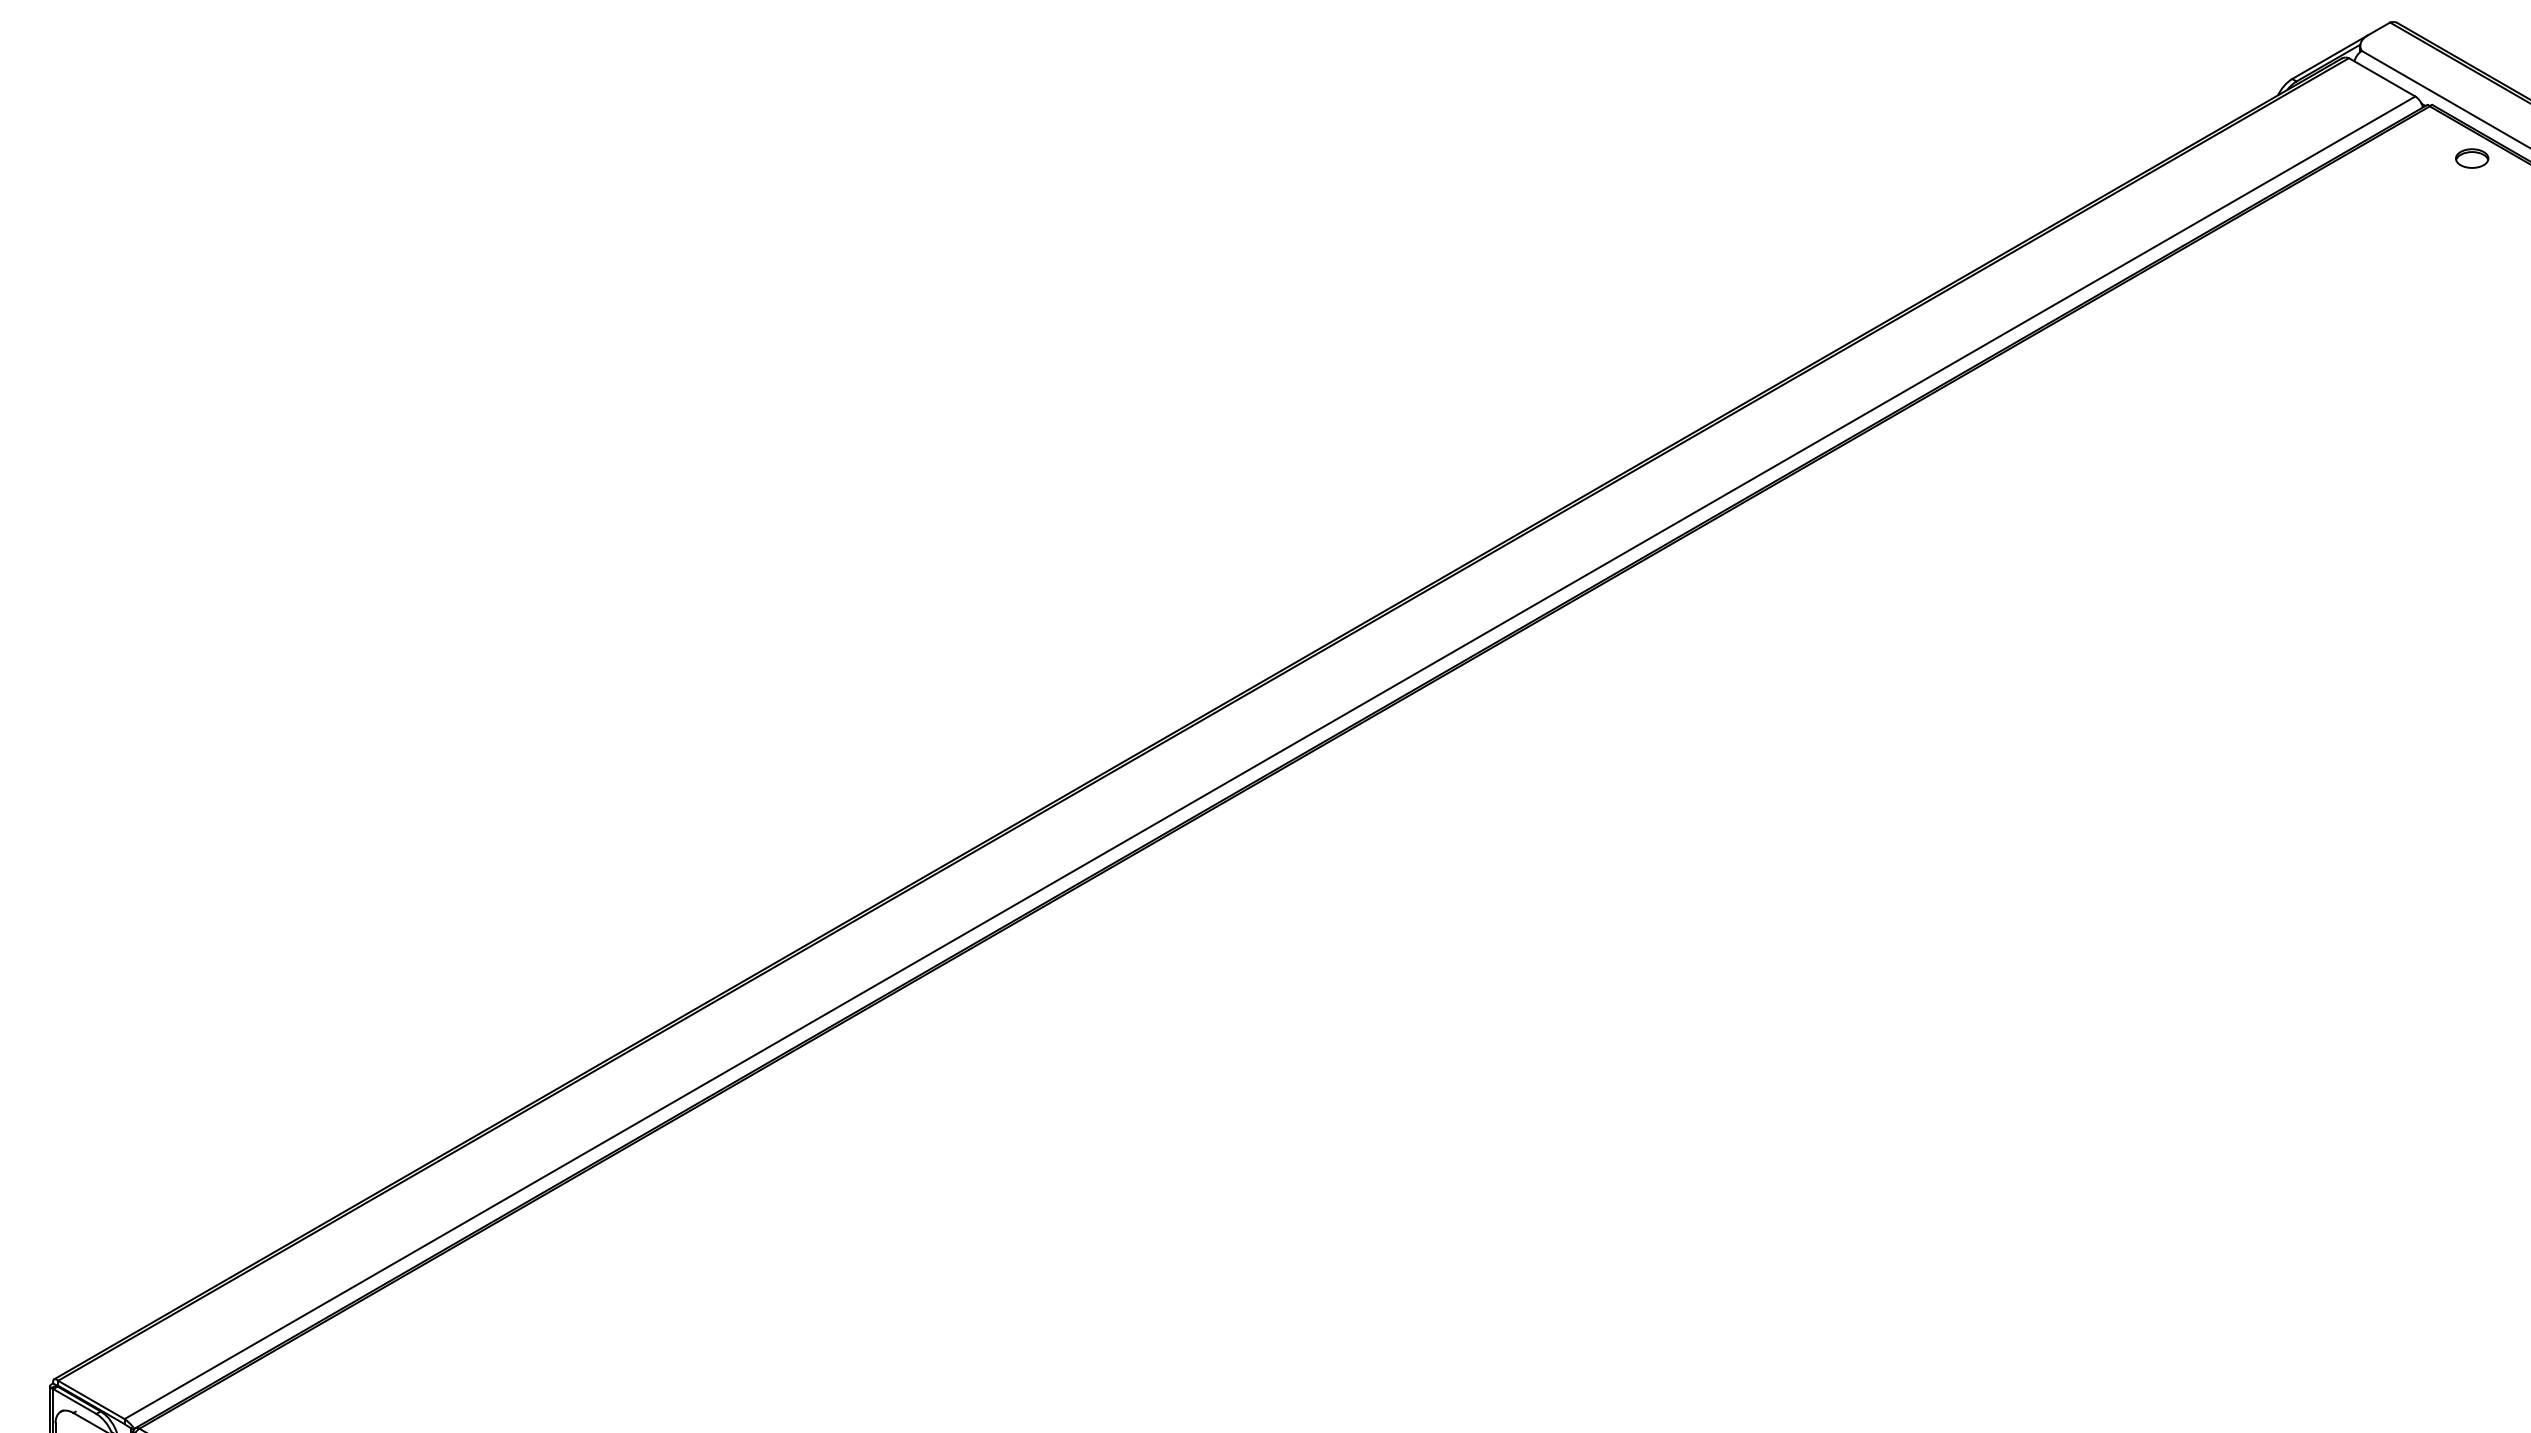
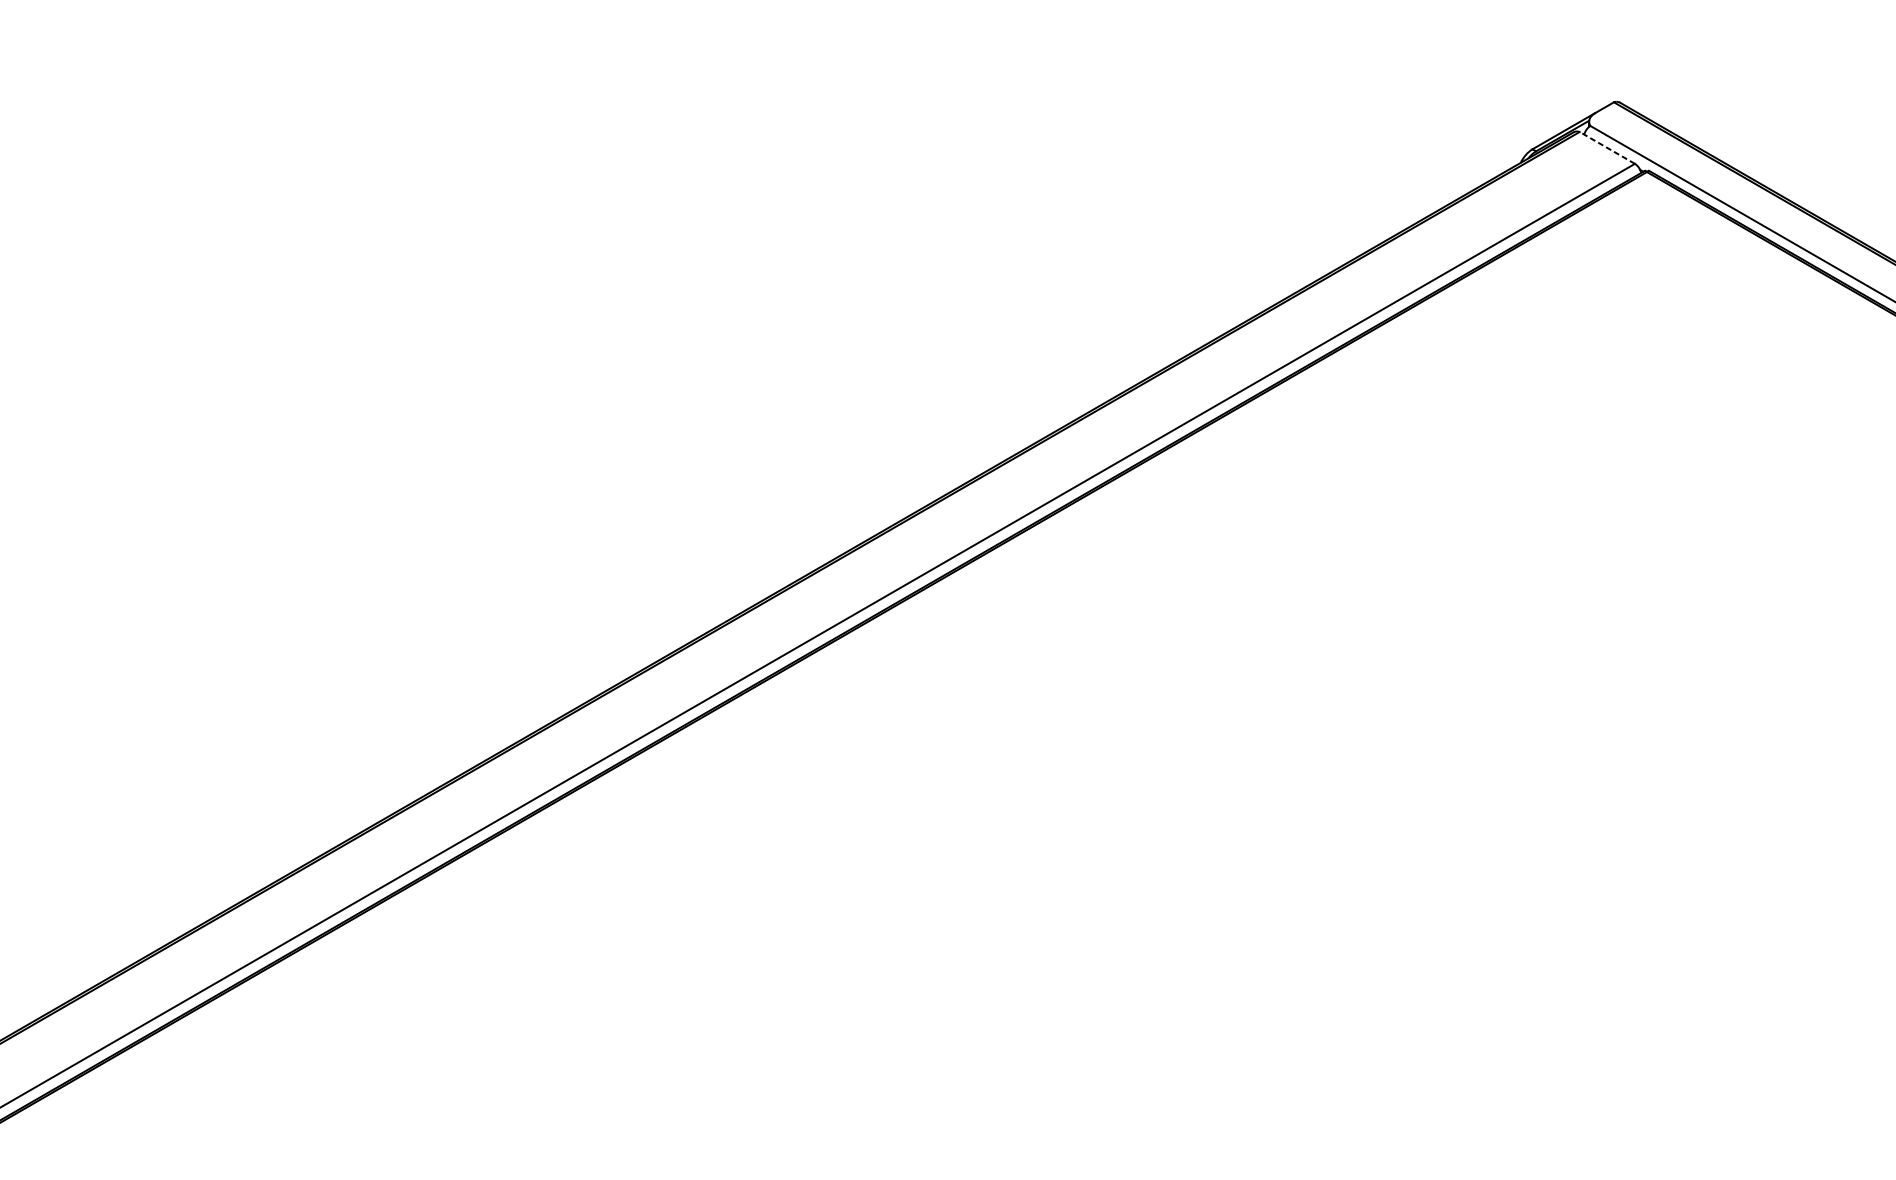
line: (2381, 77) -> (1606, 148), solid -> dashed
part: (2472, 158) -> (1682, 215), removed

